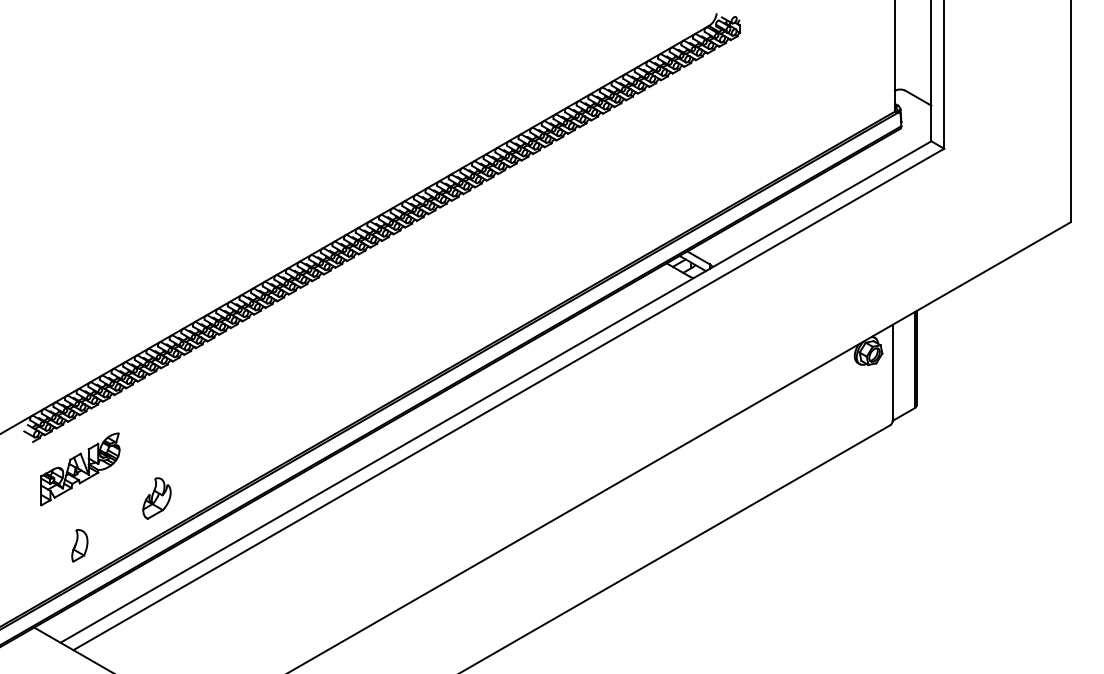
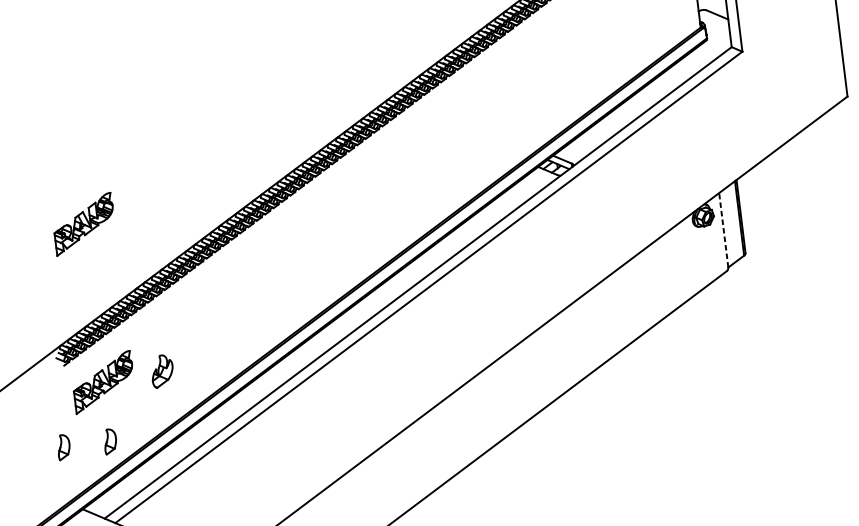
part: (80, 265) -> (84, 224), added
line: (892, 372) -> (723, 230), solid -> dashed
part: (156, 498) -> (162, 371), moved
part: (19, 545) -> (63, 447), added

